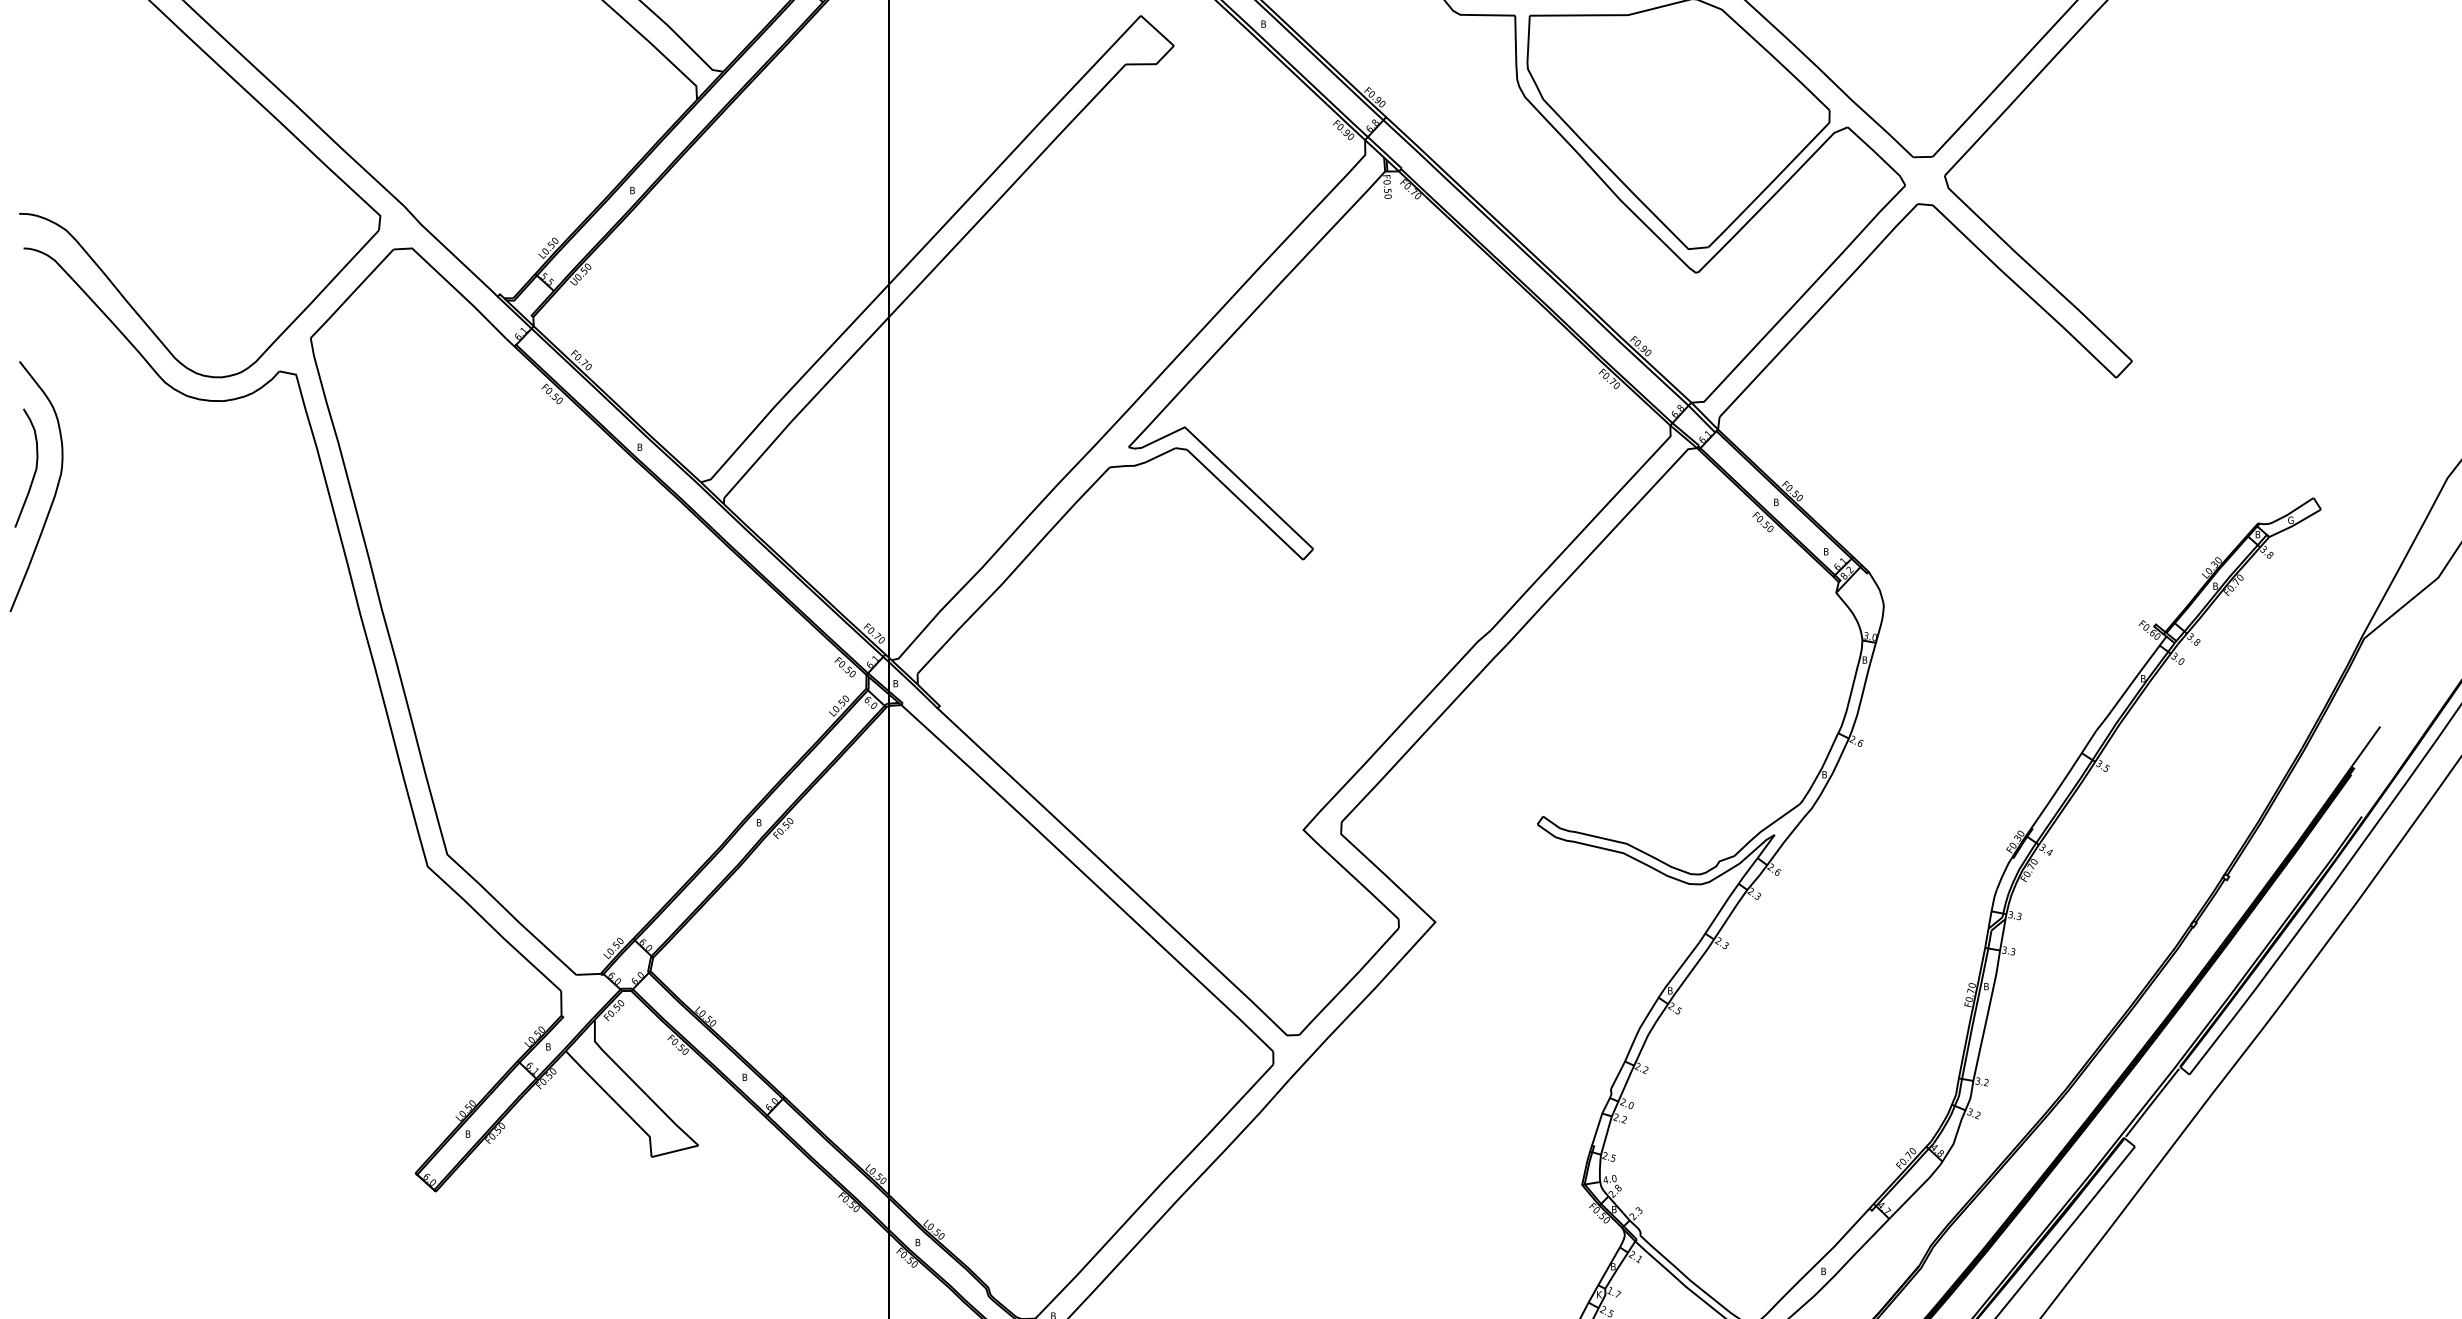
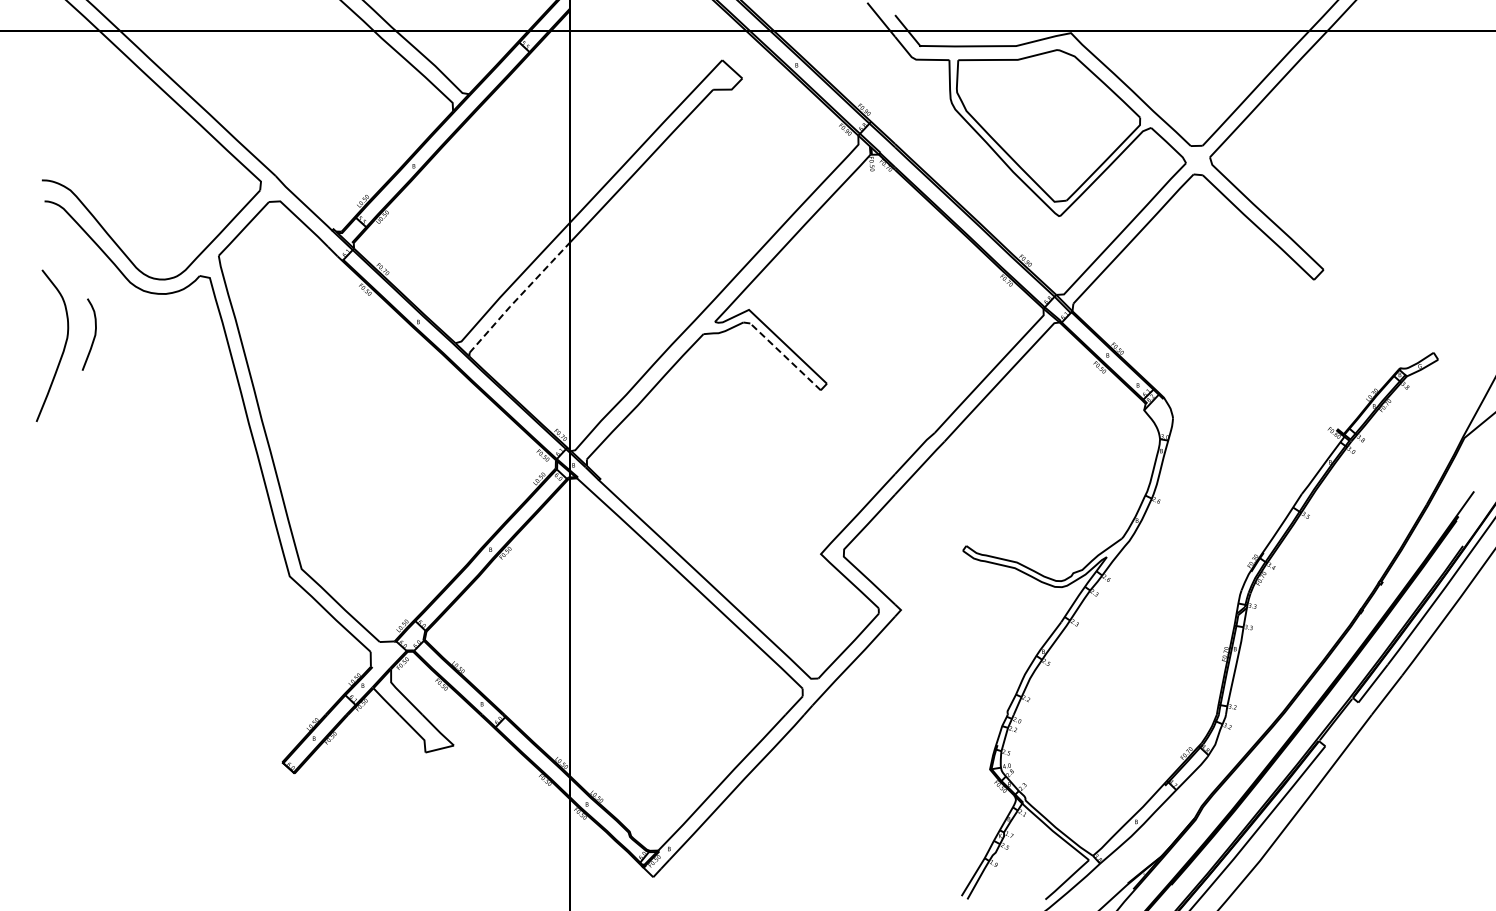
line: (806, 405) -> (519, 296), solid -> dashed
curve: (33, 472) -> (93, 337), moved
line: (1244, 504) -> (785, 356), solid -> dashed

